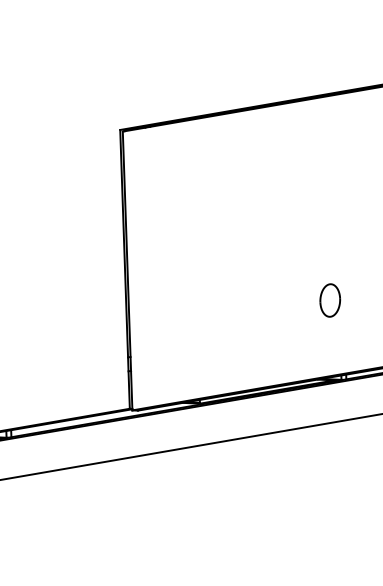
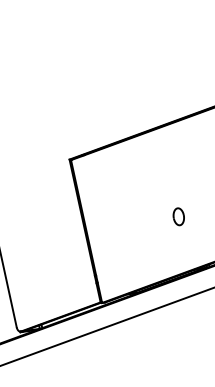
part: (329, 299) -> (178, 216), moved

